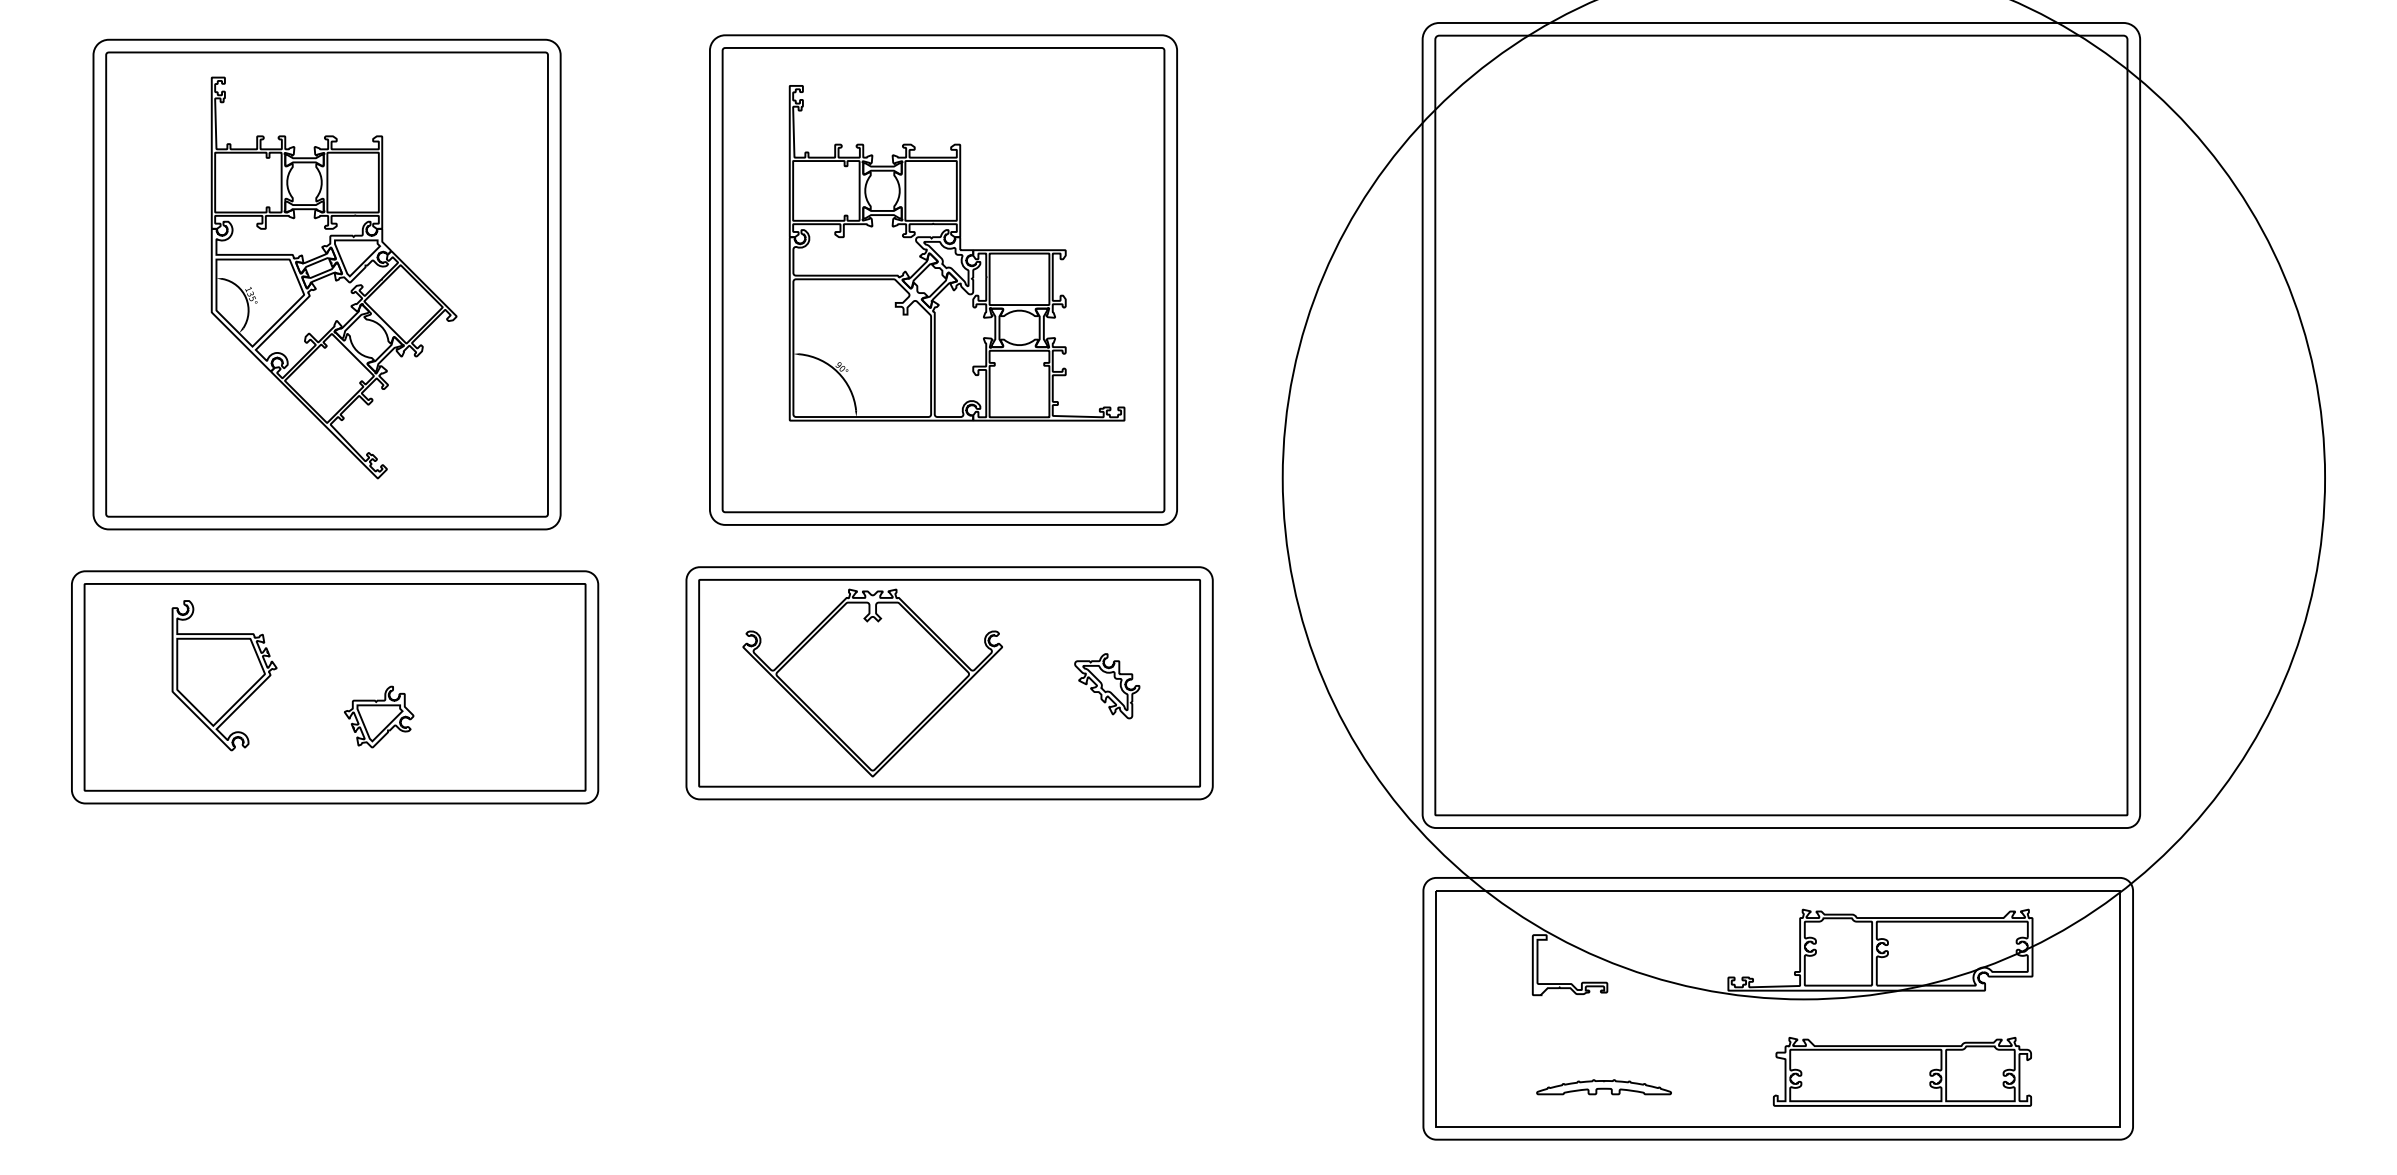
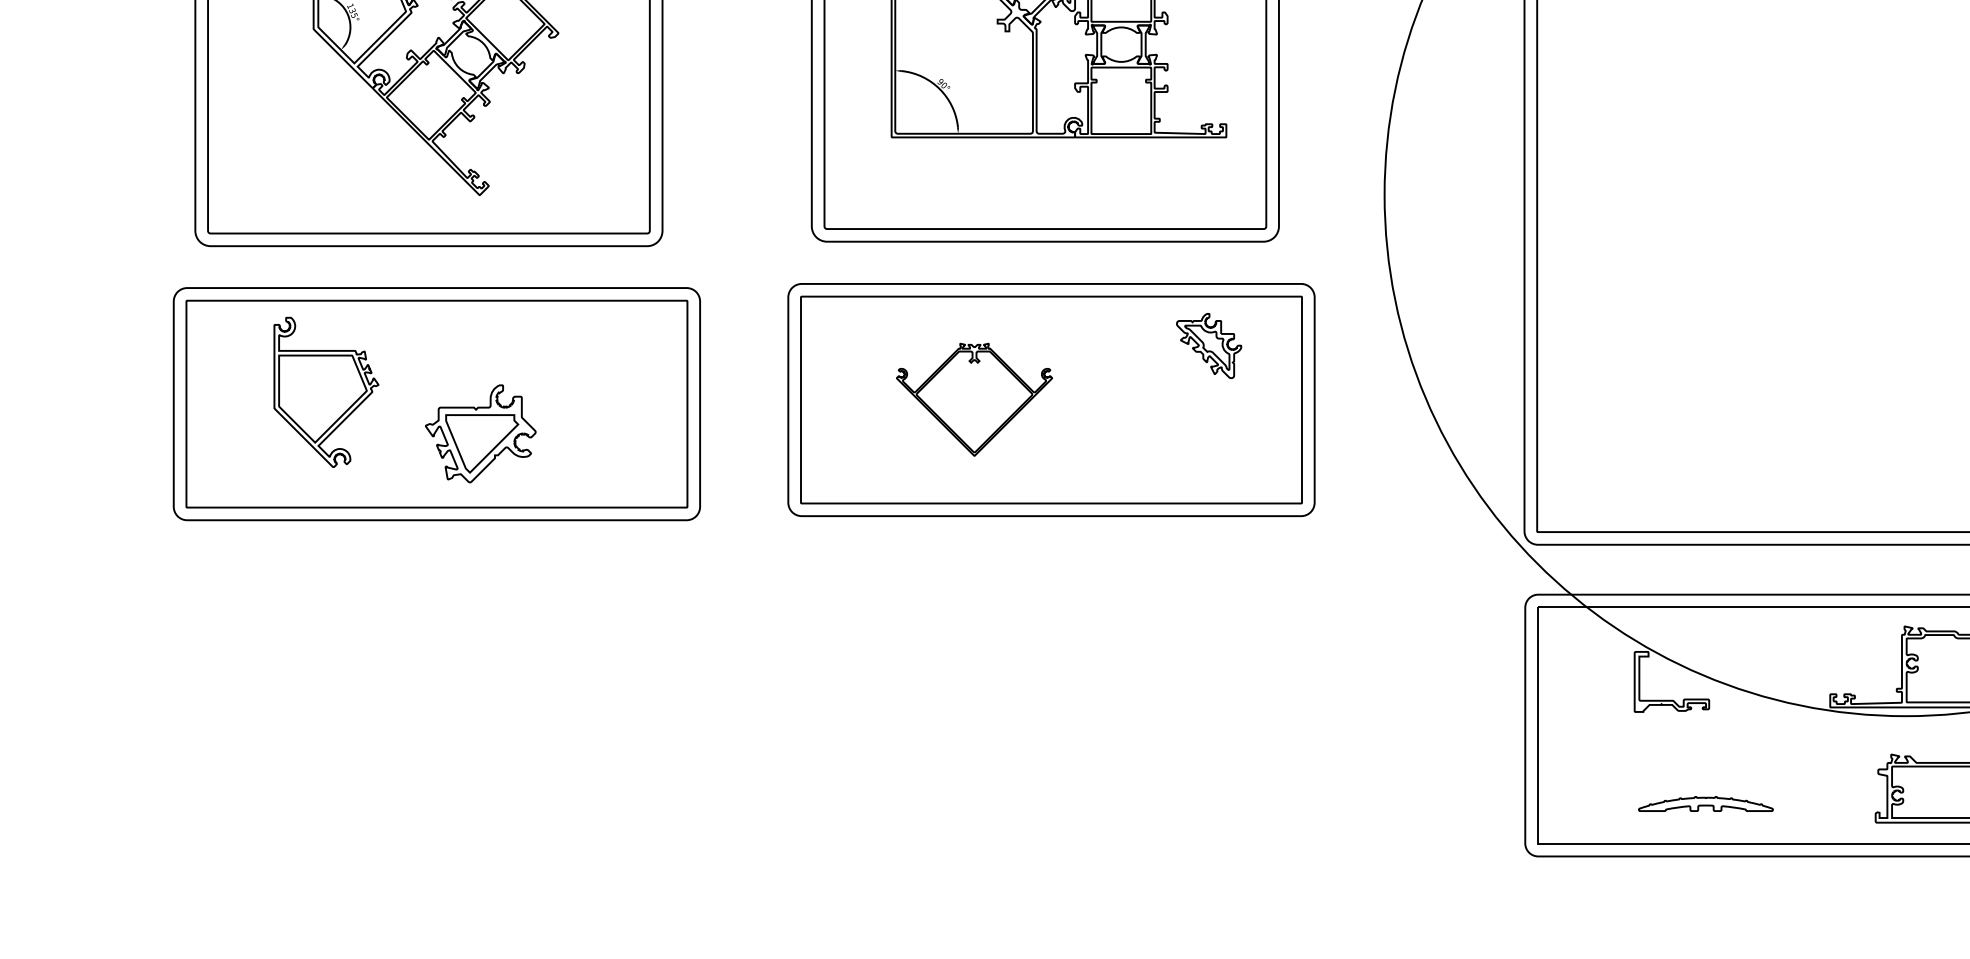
part: (872, 682) -> (974, 399), size x0.6
part: (1107, 686) -> (1209, 346), moved
part: (379, 716) -> (481, 433), size x1.6

